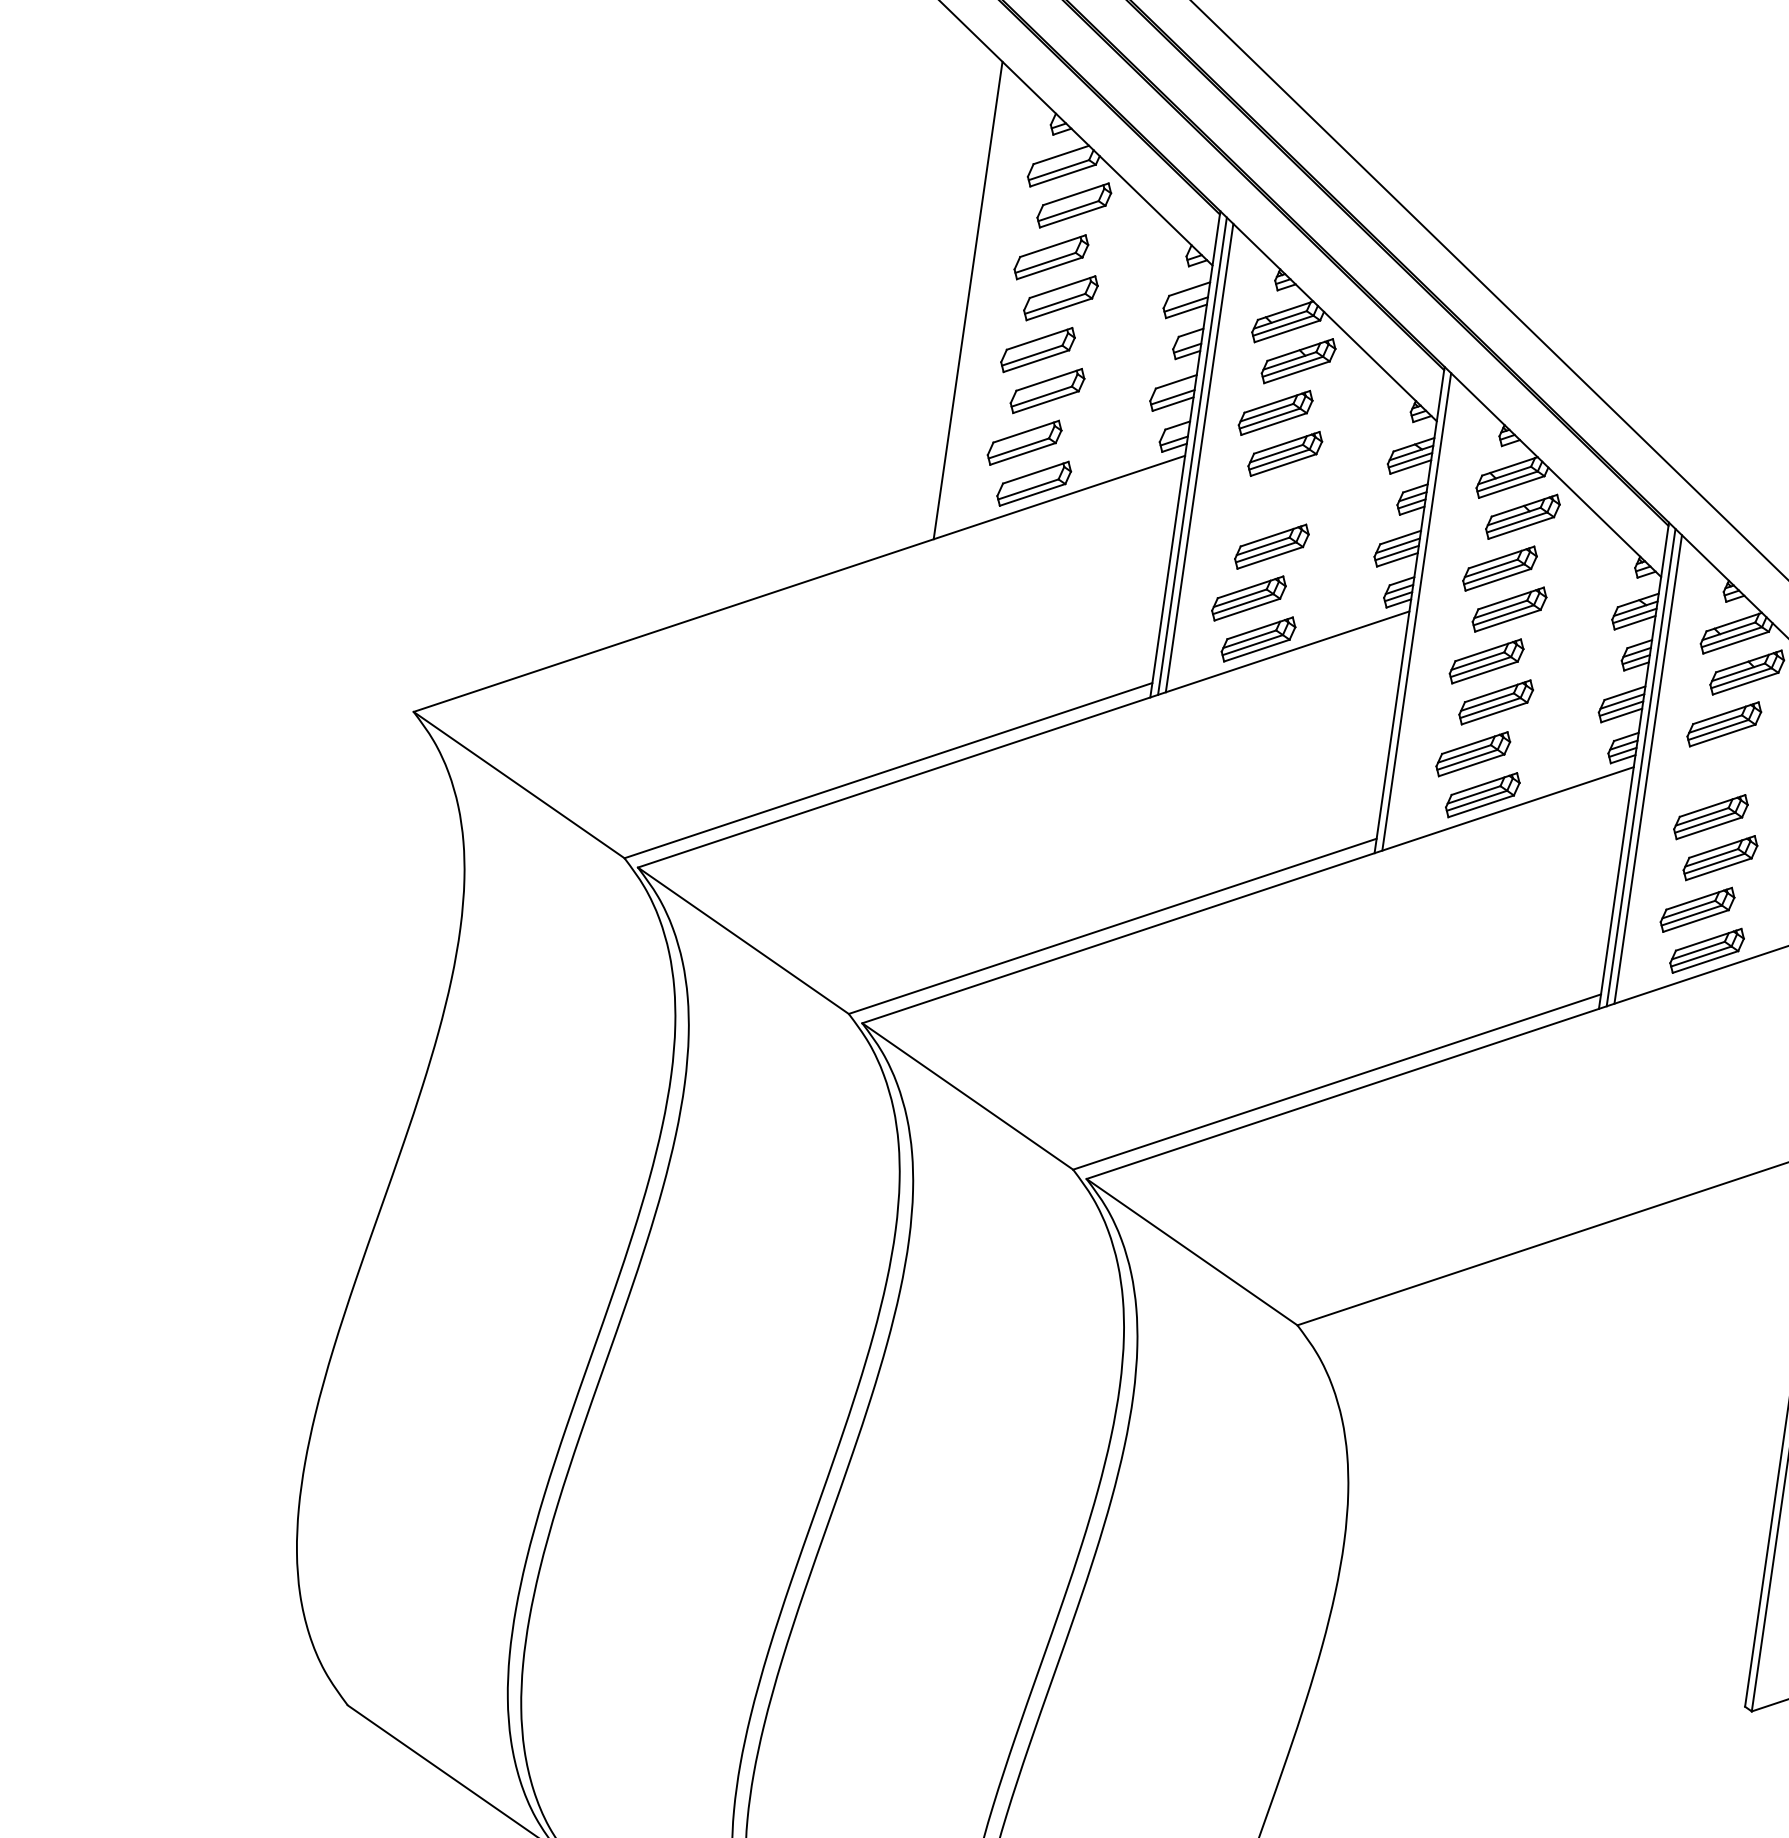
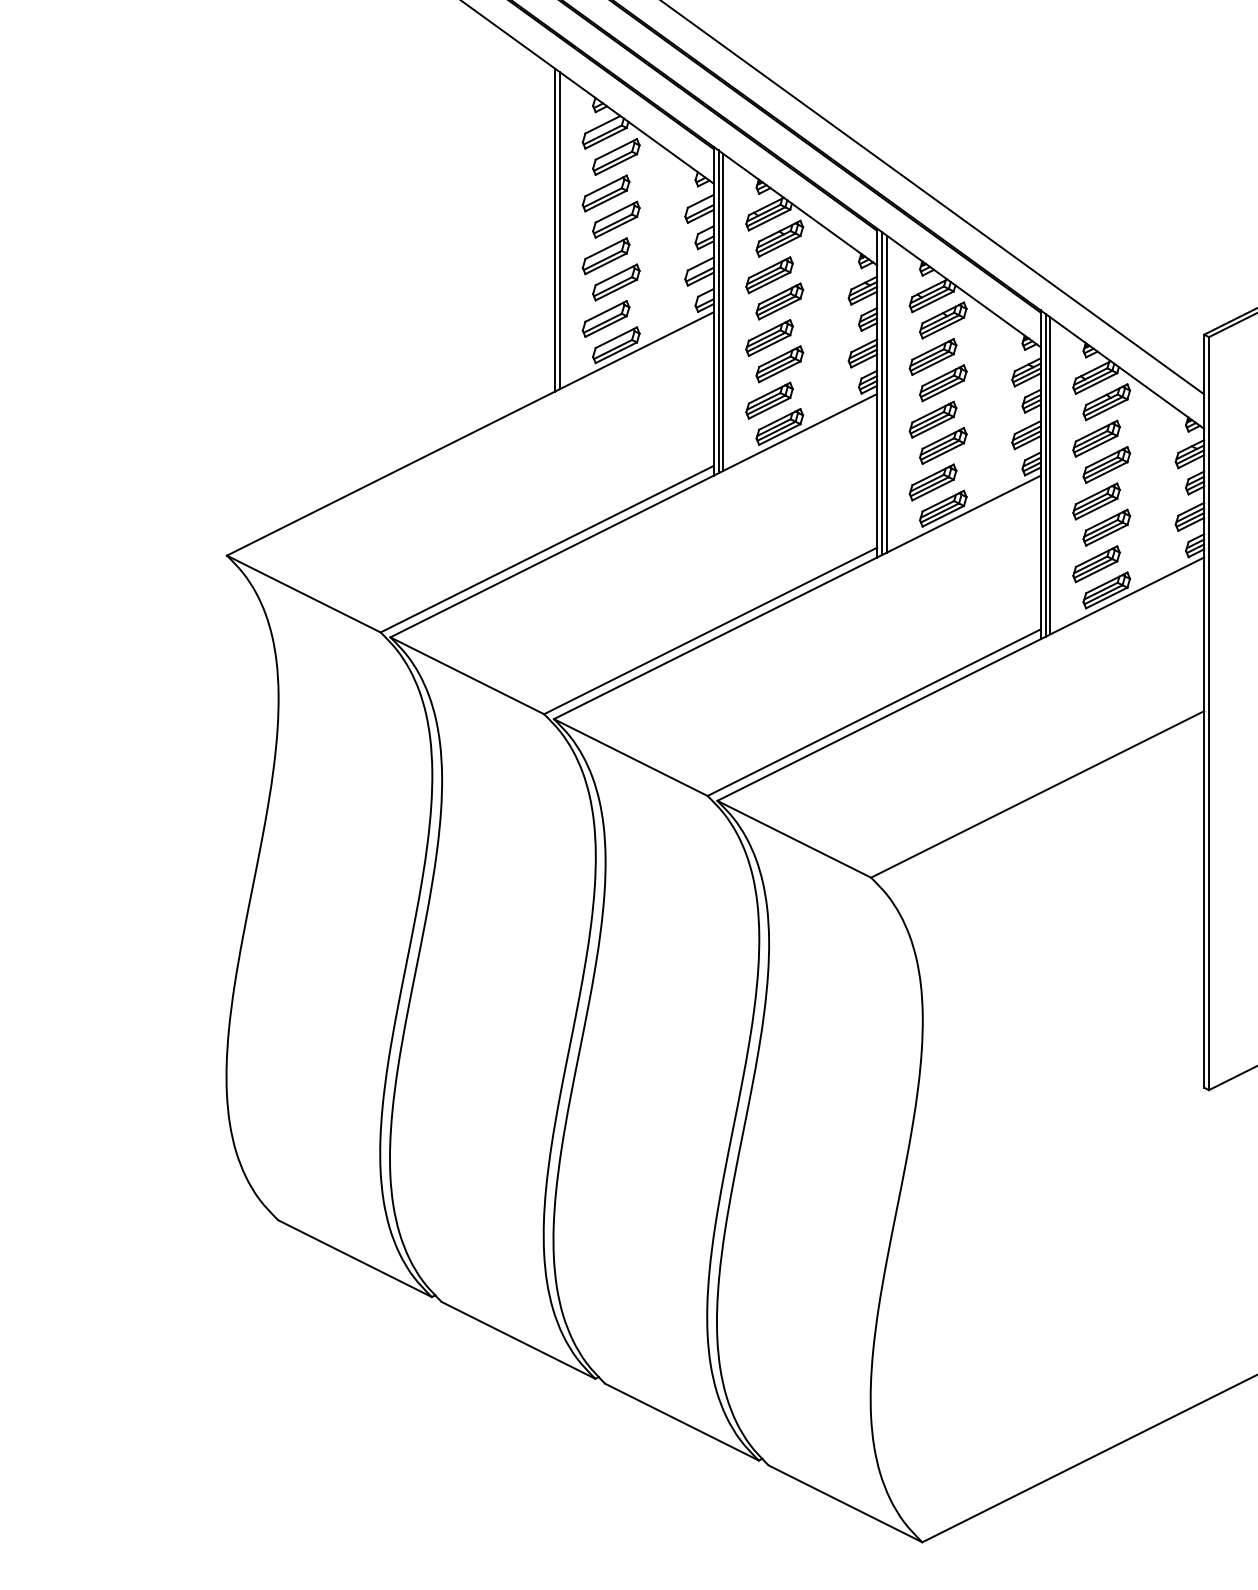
line: (974, 302) -> (559, 230), added
part: (1262, 504) -> (769, 337), added
line: (1423, 612) -> (886, 393), added
part: (1733, 764) -> (1106, 464), added

